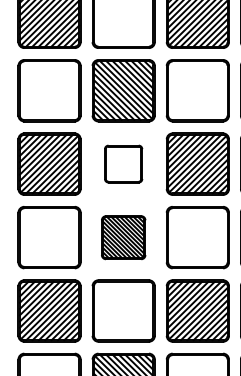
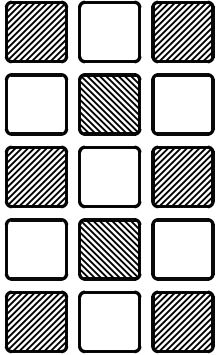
part: (123, 163) -> (109, 176), size x1.67
part: (123, 237) -> (109, 249), size x1.43

